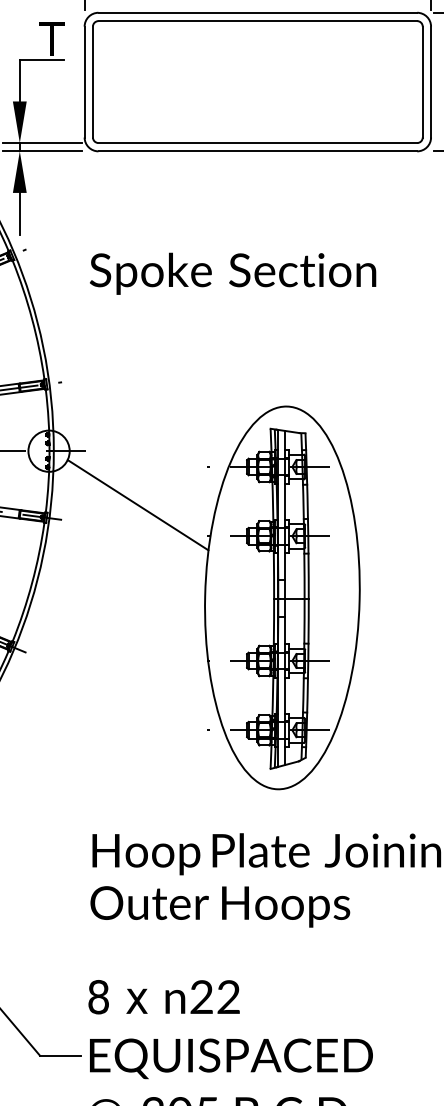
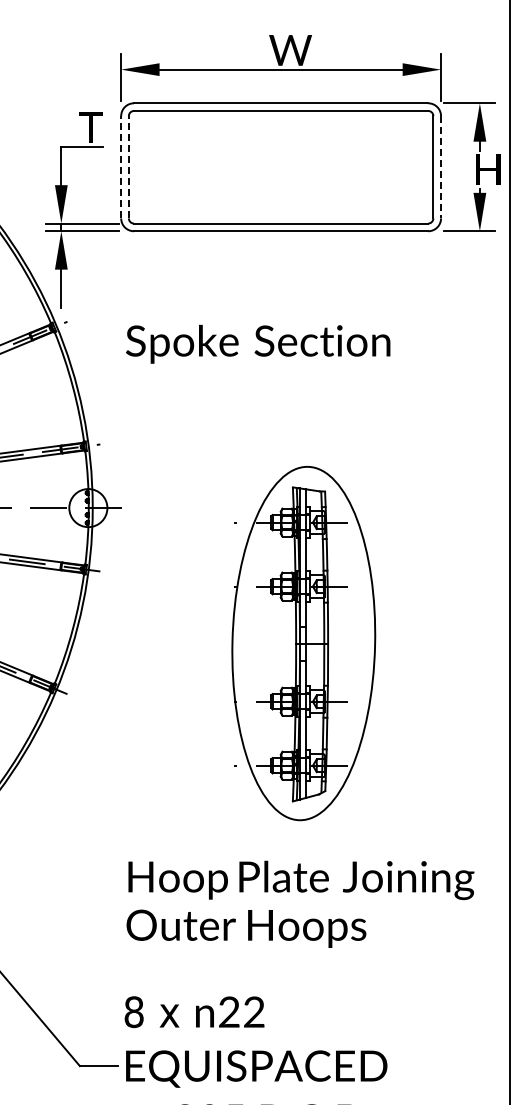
line: (84, 81) -> (121, 166), solid -> dashed
line: (92, 81) -> (128, 166), solid -> dashed
line: (431, 82) -> (441, 167), solid -> dashed
line: (138, 504) -> (170, 557), removed

